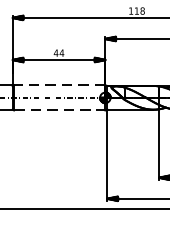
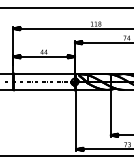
line: (59, 85) -> (44, 73), dashed -> solid
line: (61, 110) -> (45, 90), dashed -> solid

